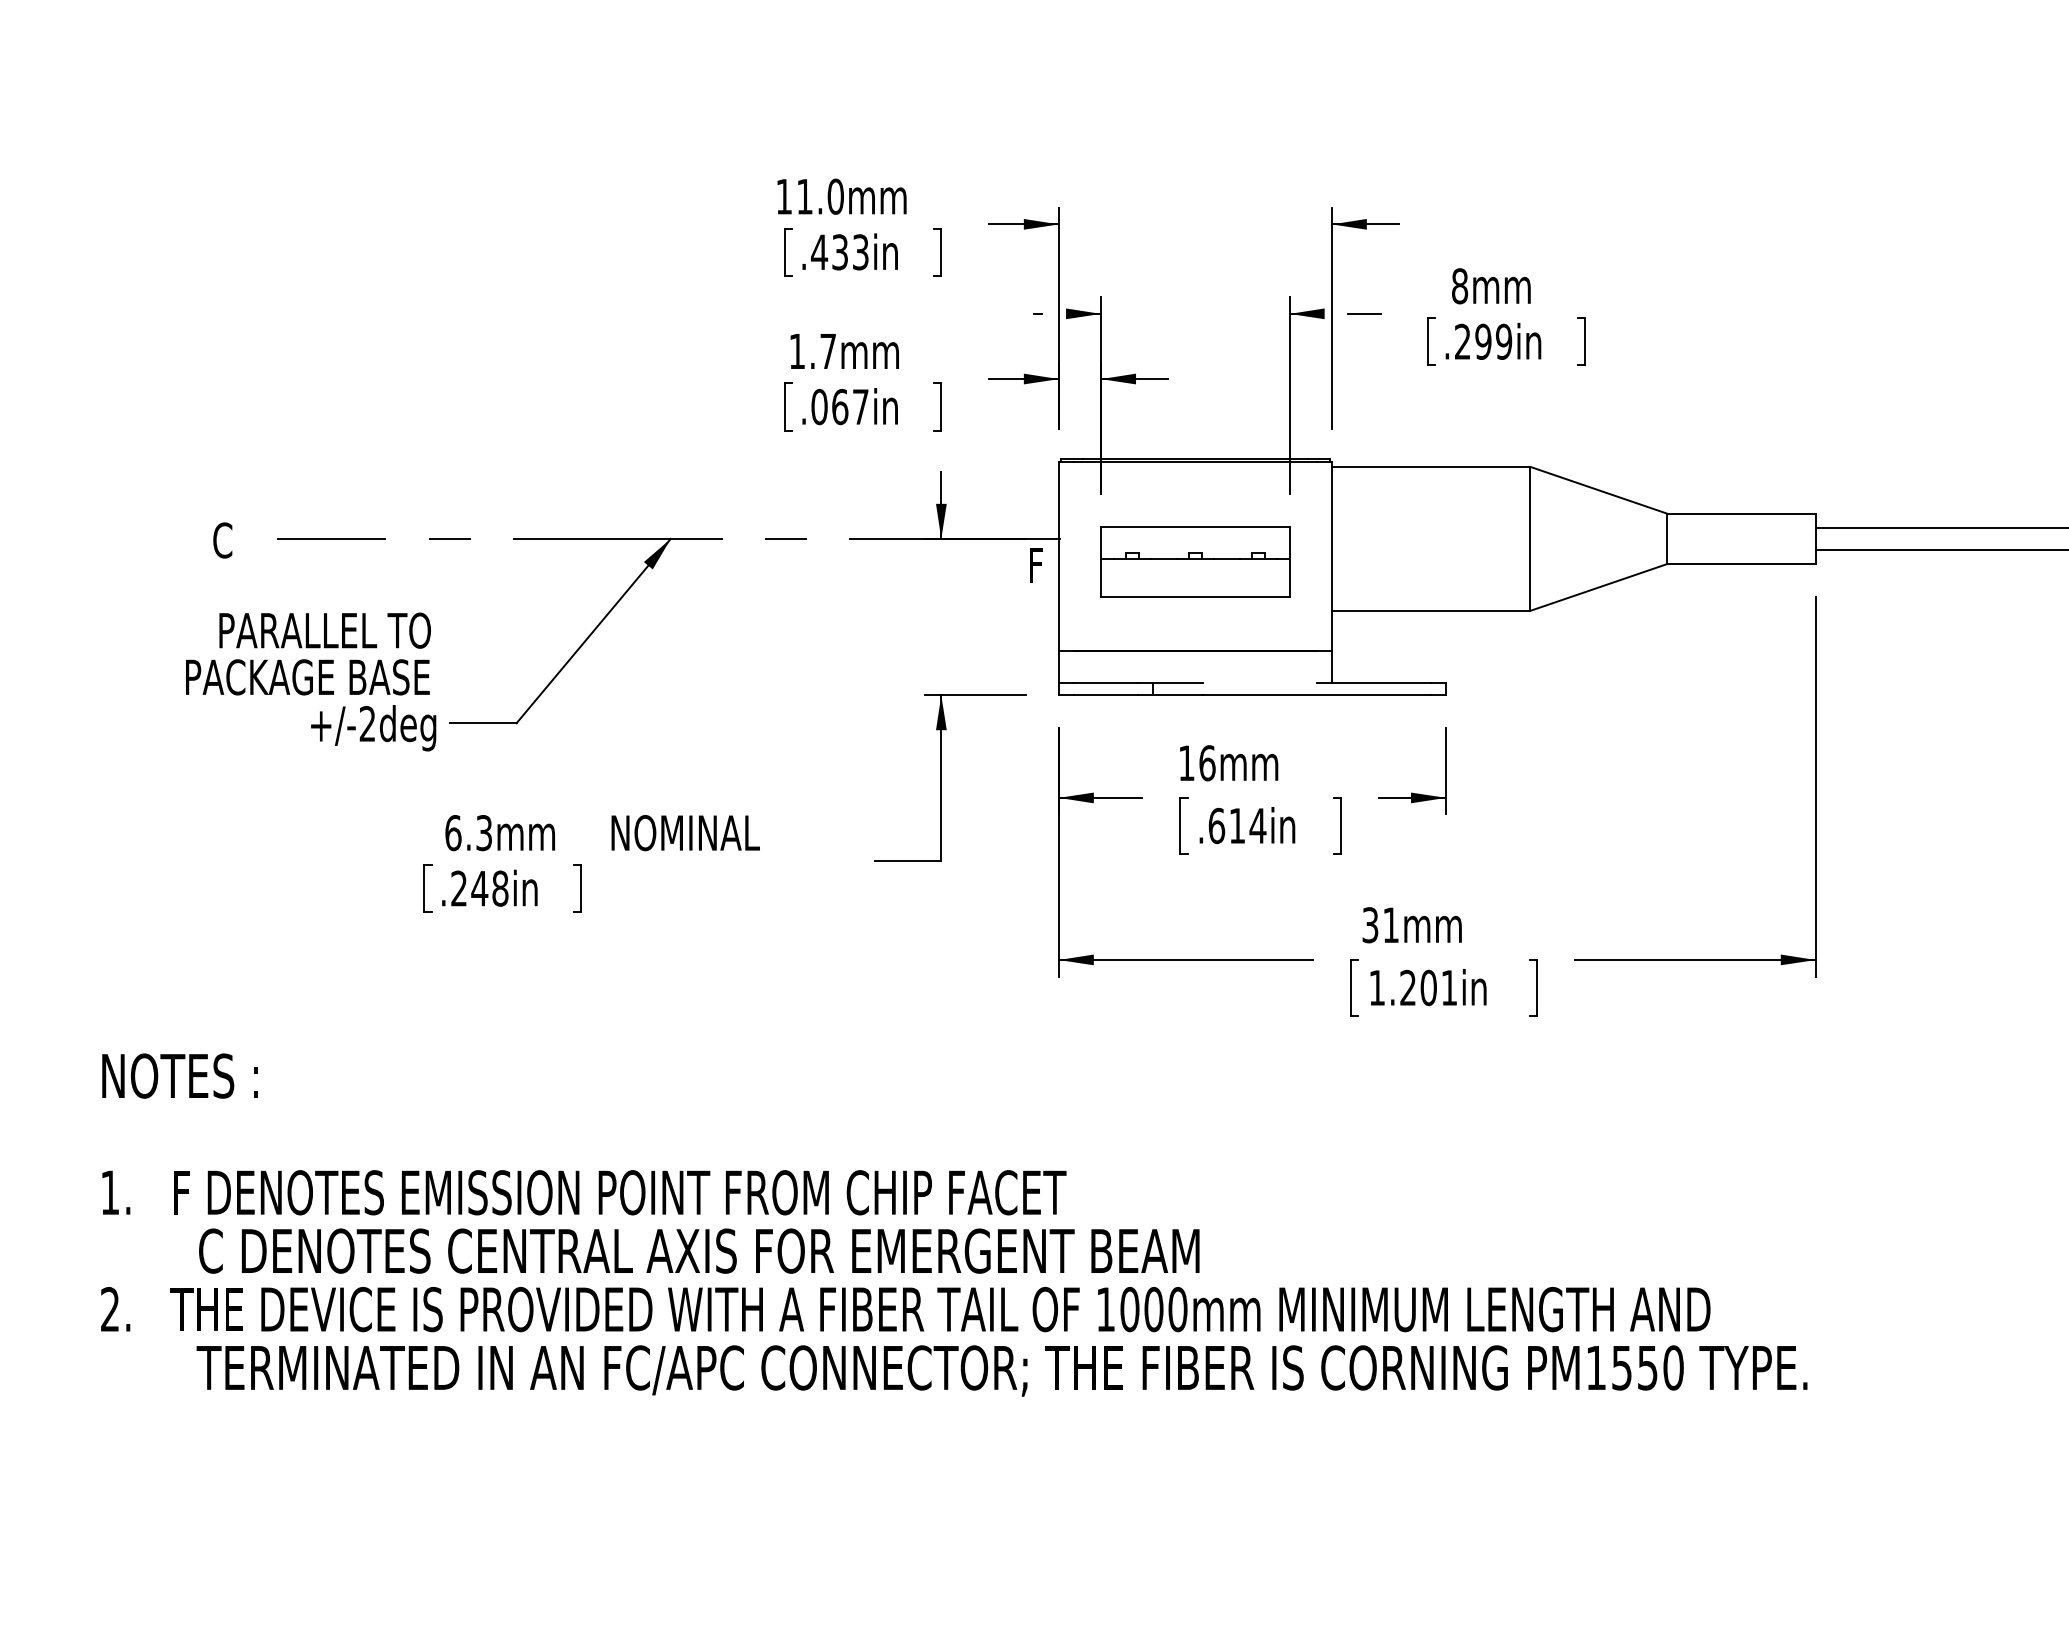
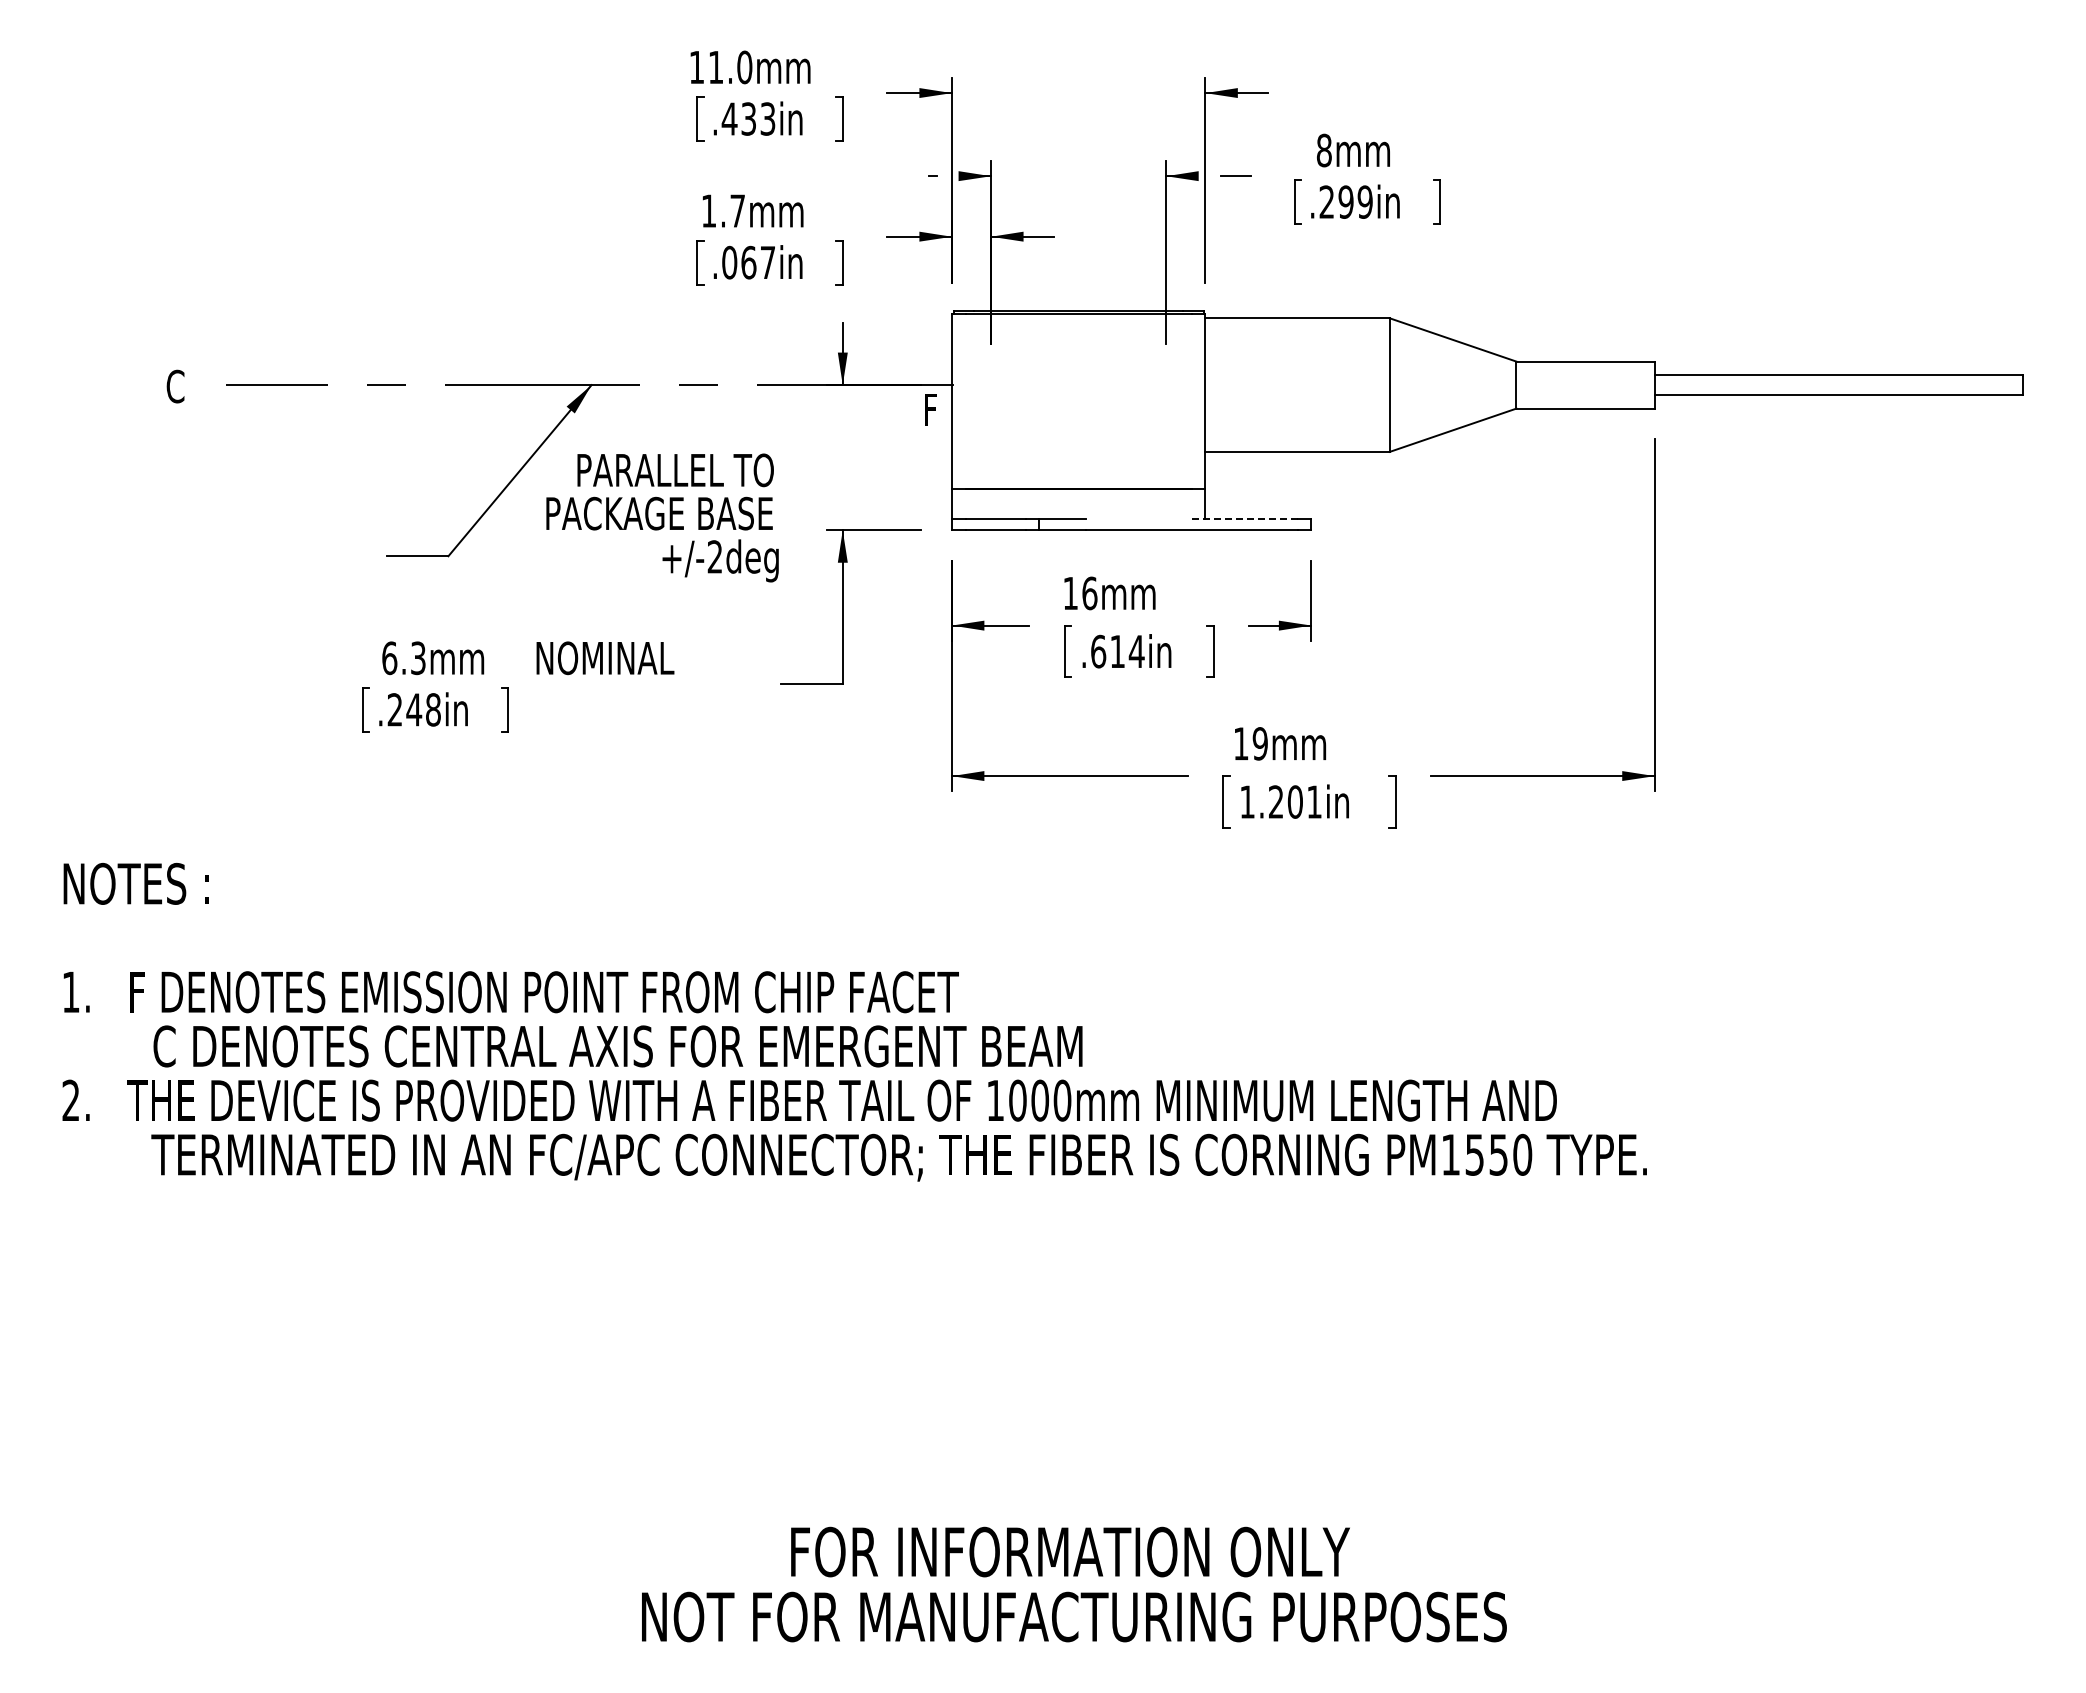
part: (1195, 561) -> (1078, 406), removed
text: (310, 681) -> (662, 517), moved
line: (1373, 682) -> (1244, 518), solid -> dashed
text: (1380, 924) -> (1250, 743), 31mm -> 19mm

